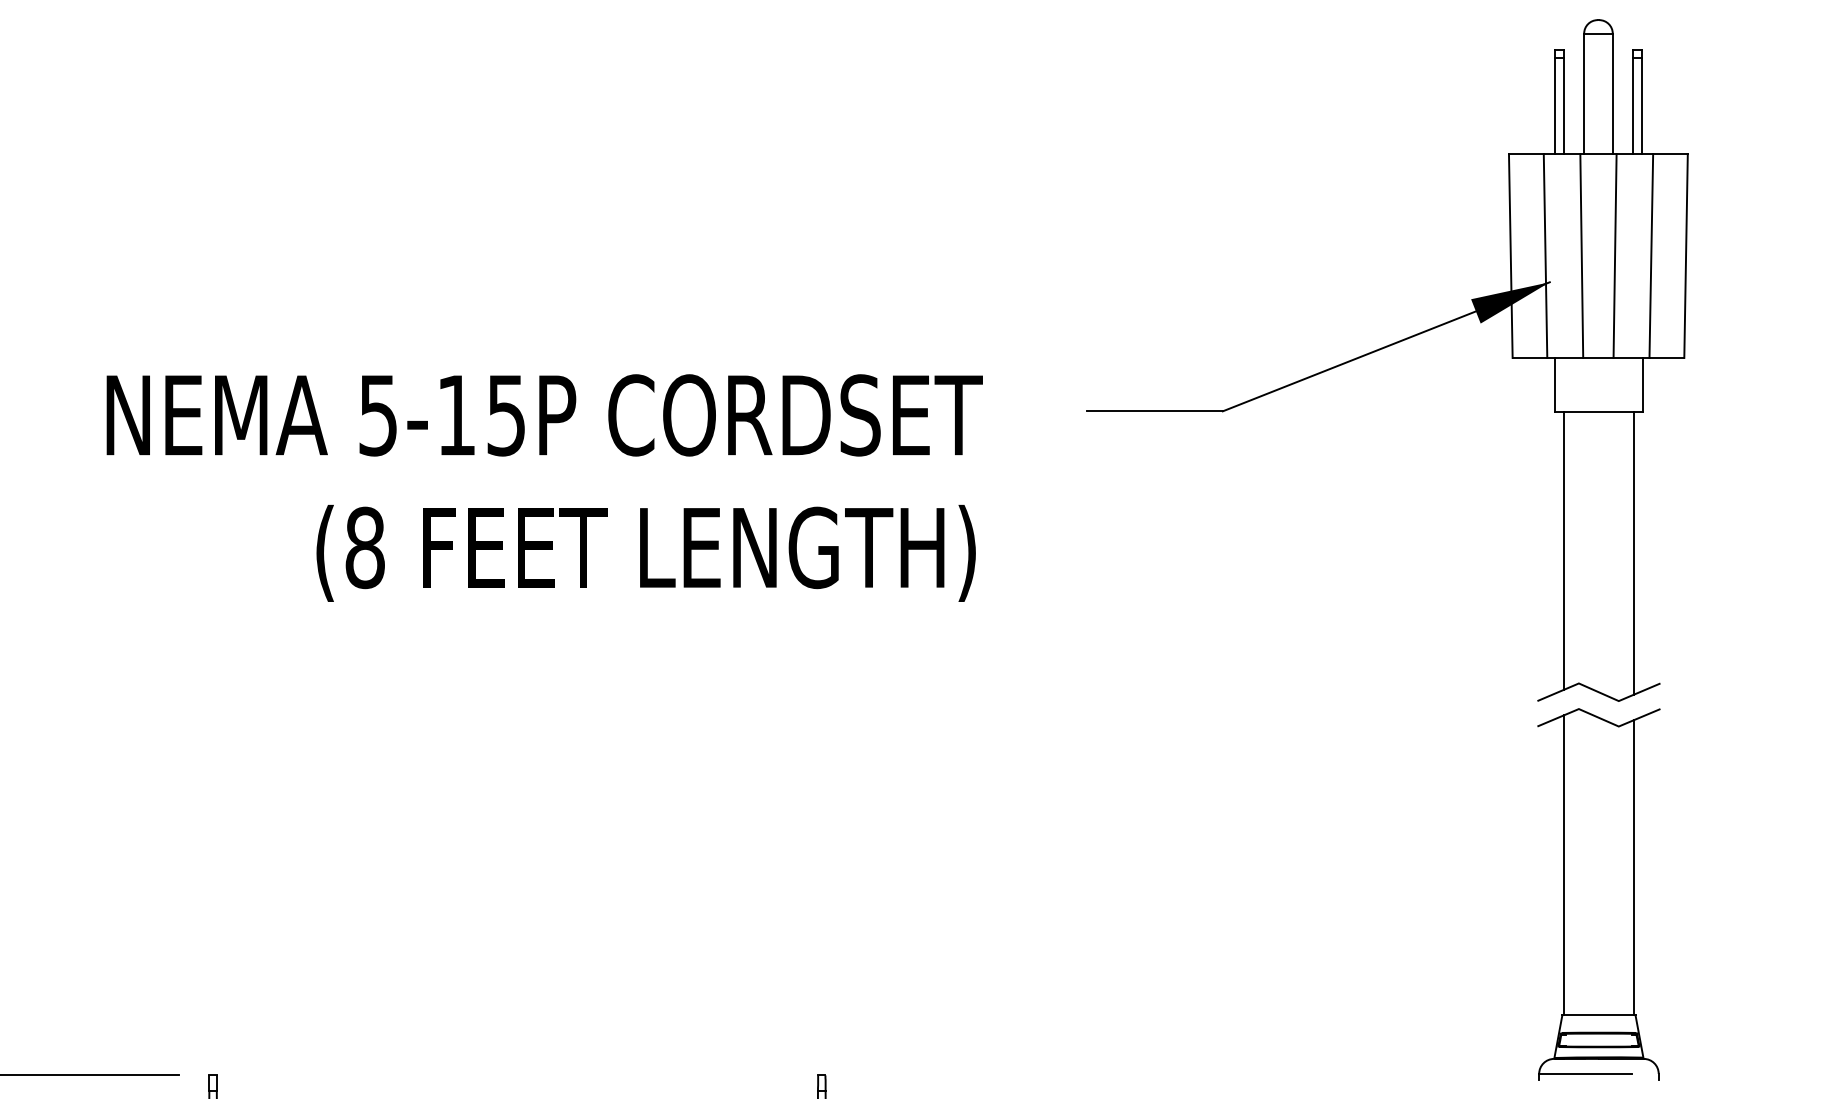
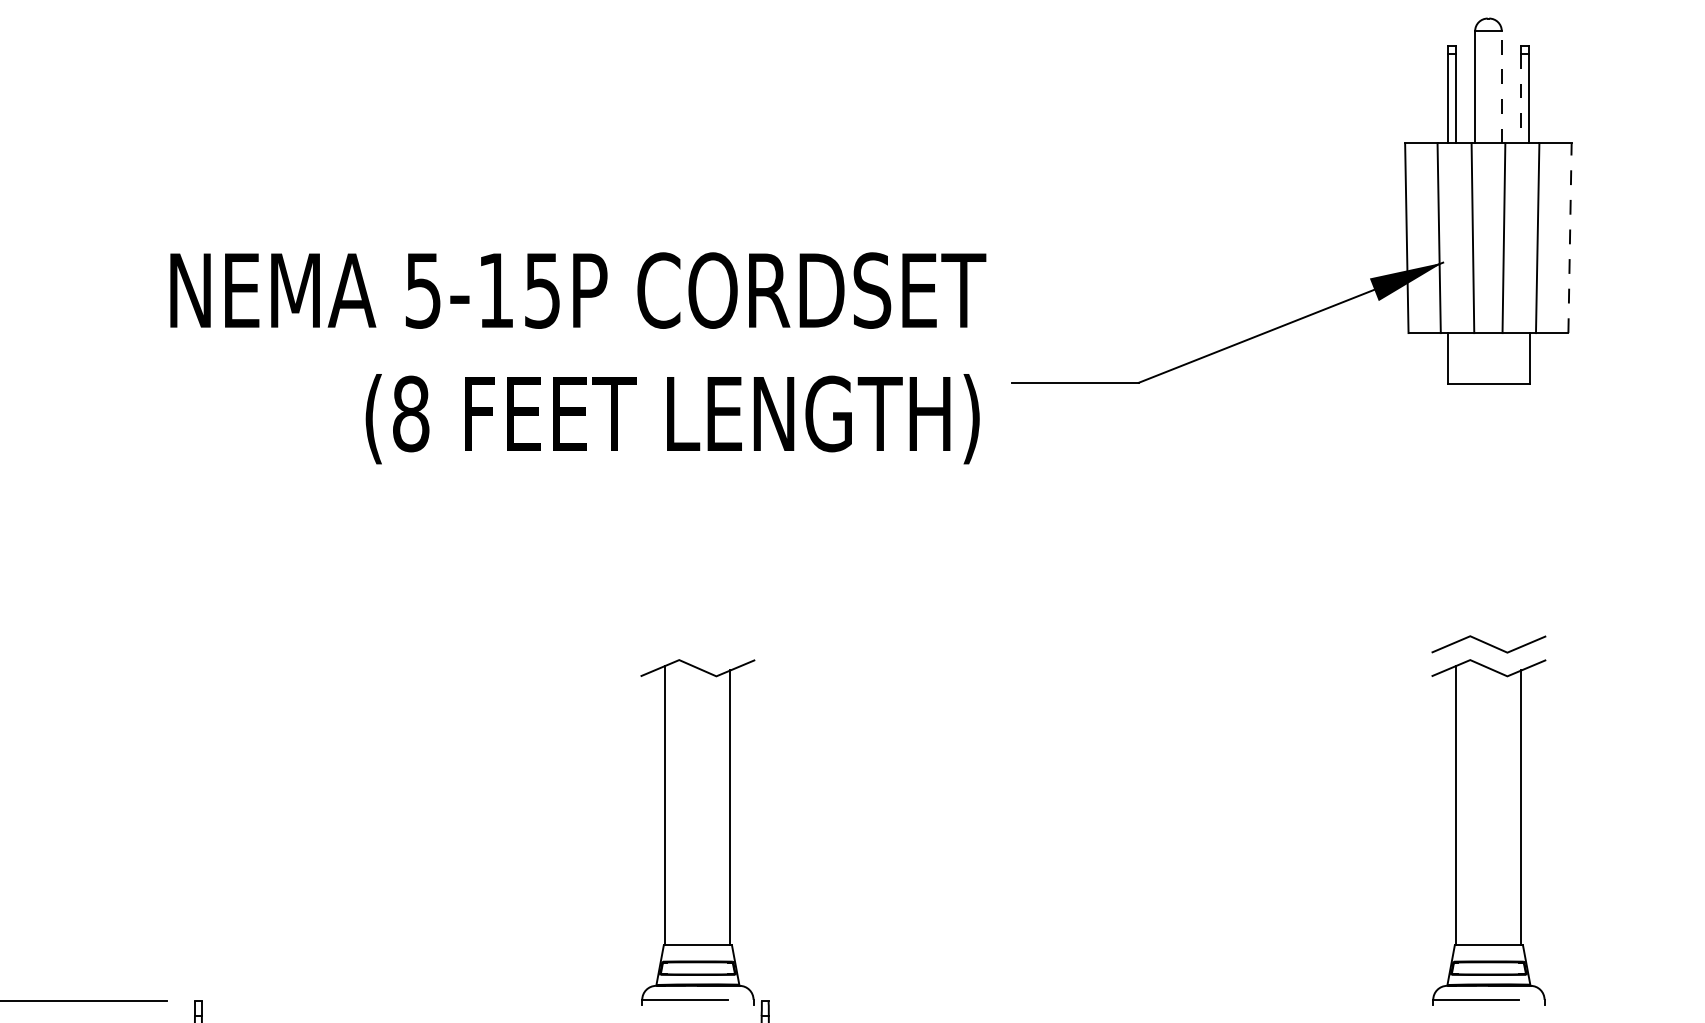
line: (1612, 93) -> (1501, 86), solid -> dashed
line: (1633, 105) -> (1521, 98), solid -> dashed
line: (1686, 256) -> (1570, 238), solid -> dashed
text: (545, 488) -> (578, 358), moved
line: (1564, 550) -> (1456, 512), removed
line: (1633, 552) -> (1521, 514), removed
part: (749, 894) -> (697, 832), added

